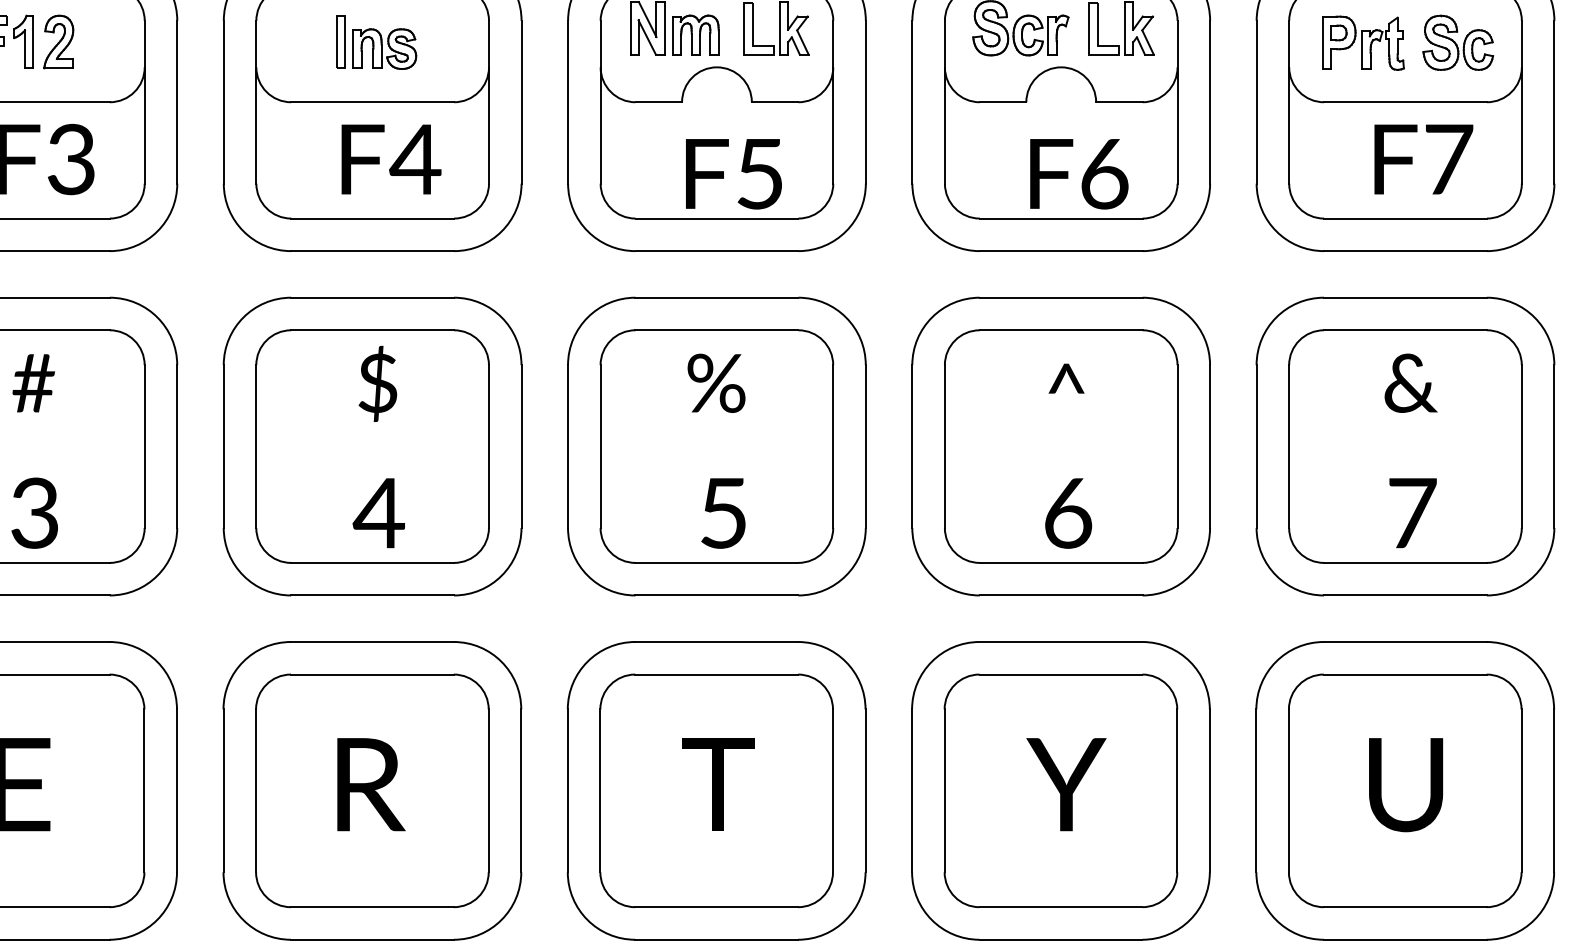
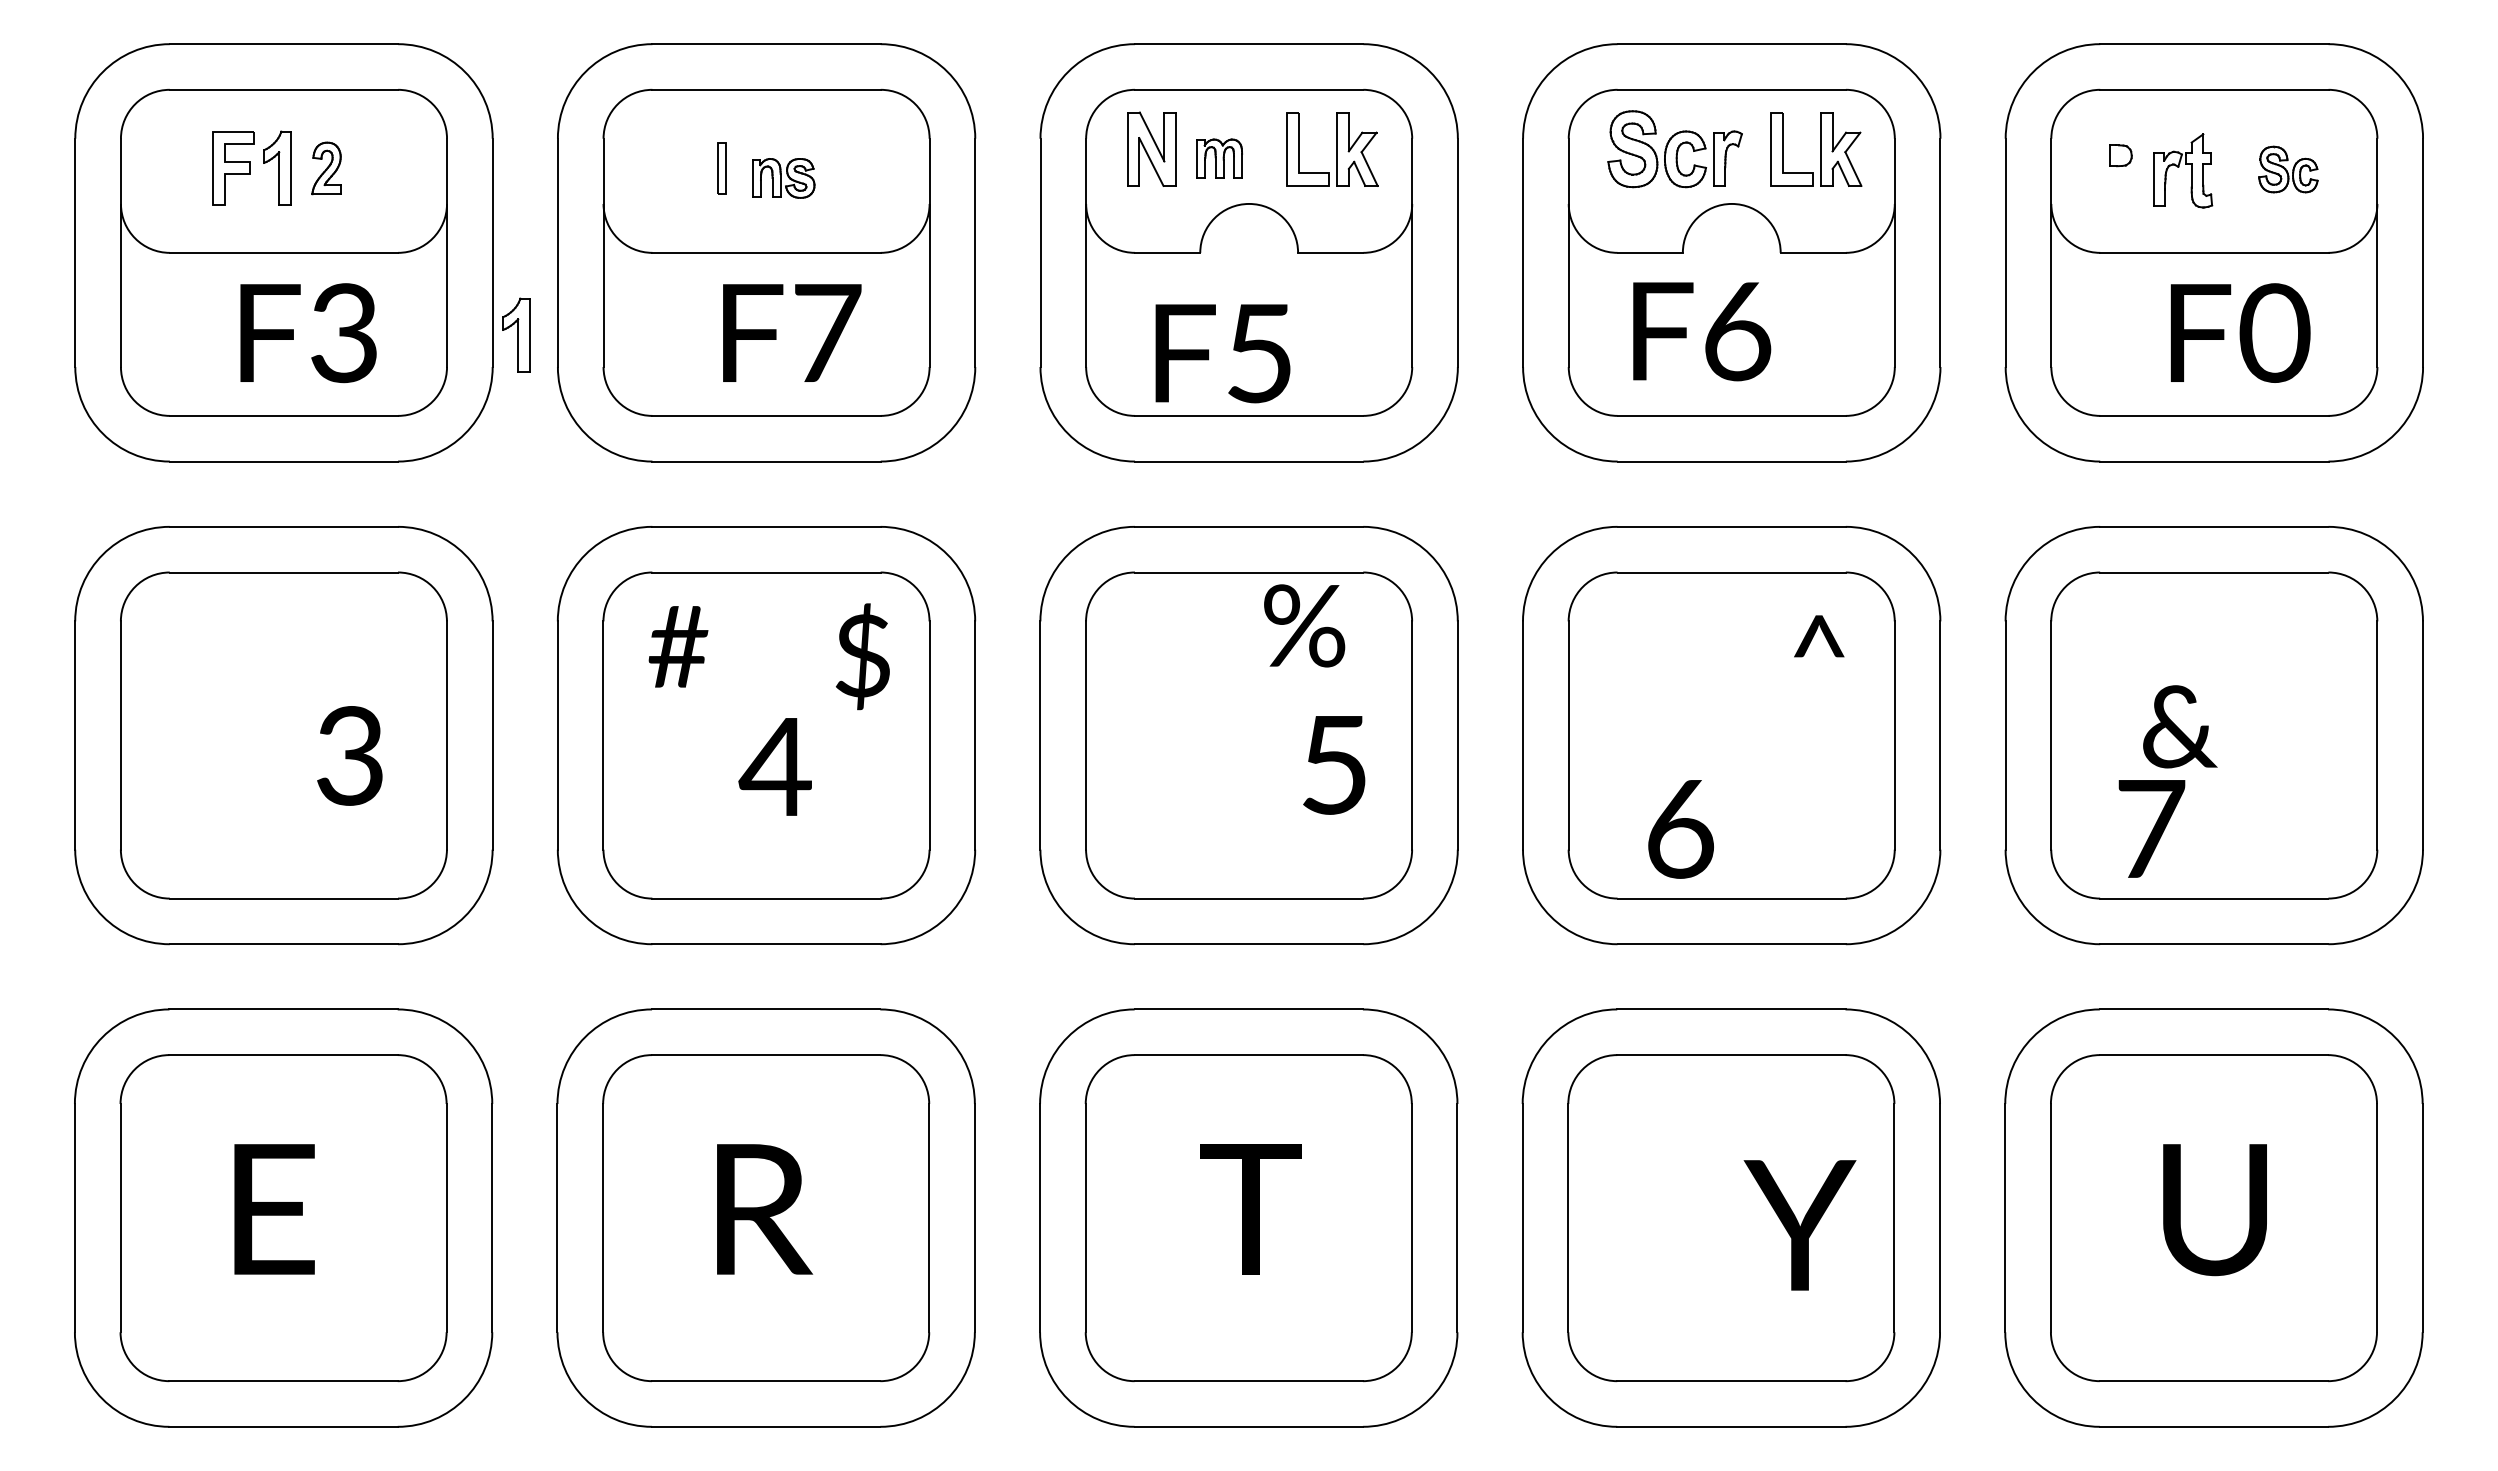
part: (695, 34) -> (1219, 158), size x0.7
part: (58, 42) -> (326, 168), size x0.7
part: (340, 42) -> (721, 168), size x0.7
part: (1339, 42) -> (2121, 169), removed
part: (1458, 42) -> (2288, 169), size x0.6
part: (384, 49) -> (783, 178), size x0.7
text: (414, 159) -> (825, 332), F4 -> F7
text: (1448, 159) -> (2274, 332), F7 -> F0
part: (194, 160) -> (516, 334), added
text: (733, 174) -> (1222, 353), moved
text: (1079, 174) -> (1702, 331), moved
text: (1066, 378) -> (1819, 636), moved
text: (33, 383) -> (678, 646), moved
text: (377, 383) -> (862, 656), moved
text: (716, 383) -> (1304, 625), moved
text: (1411, 383) -> (2180, 726), moved
text: (34, 512) -> (349, 755), moved
text: (378, 512) -> (774, 766), moved
text: (1412, 512) -> (2151, 828), moved
text: (723, 513) -> (1334, 765), moved
text: (1068, 513) -> (1680, 829), moved
text: (1066, 784) -> (1799, 1225), moved

